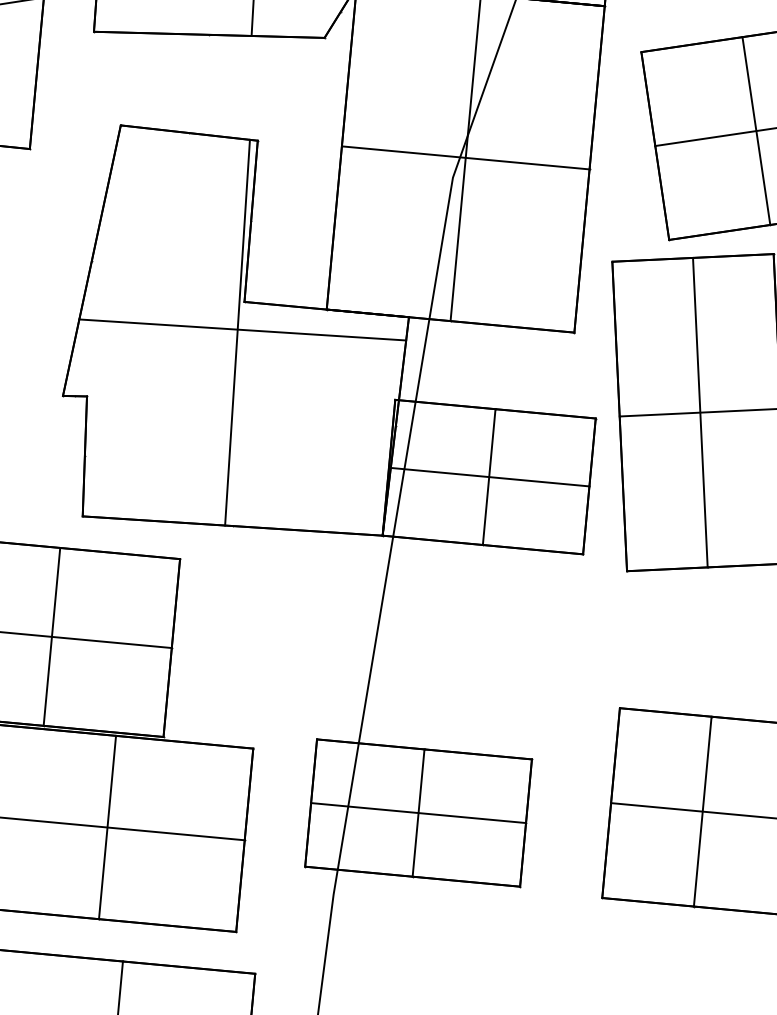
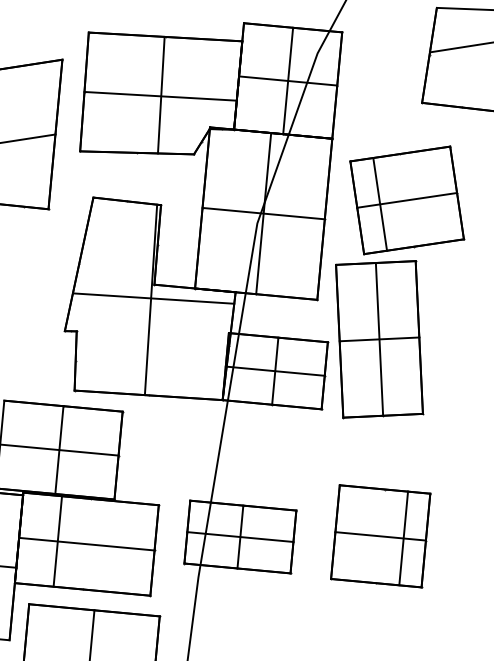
line: (757, 131) -> (380, 204), moved
line: (702, 811) -> (403, 538), moved
line: (106, 826) -> (57, 540), moved

